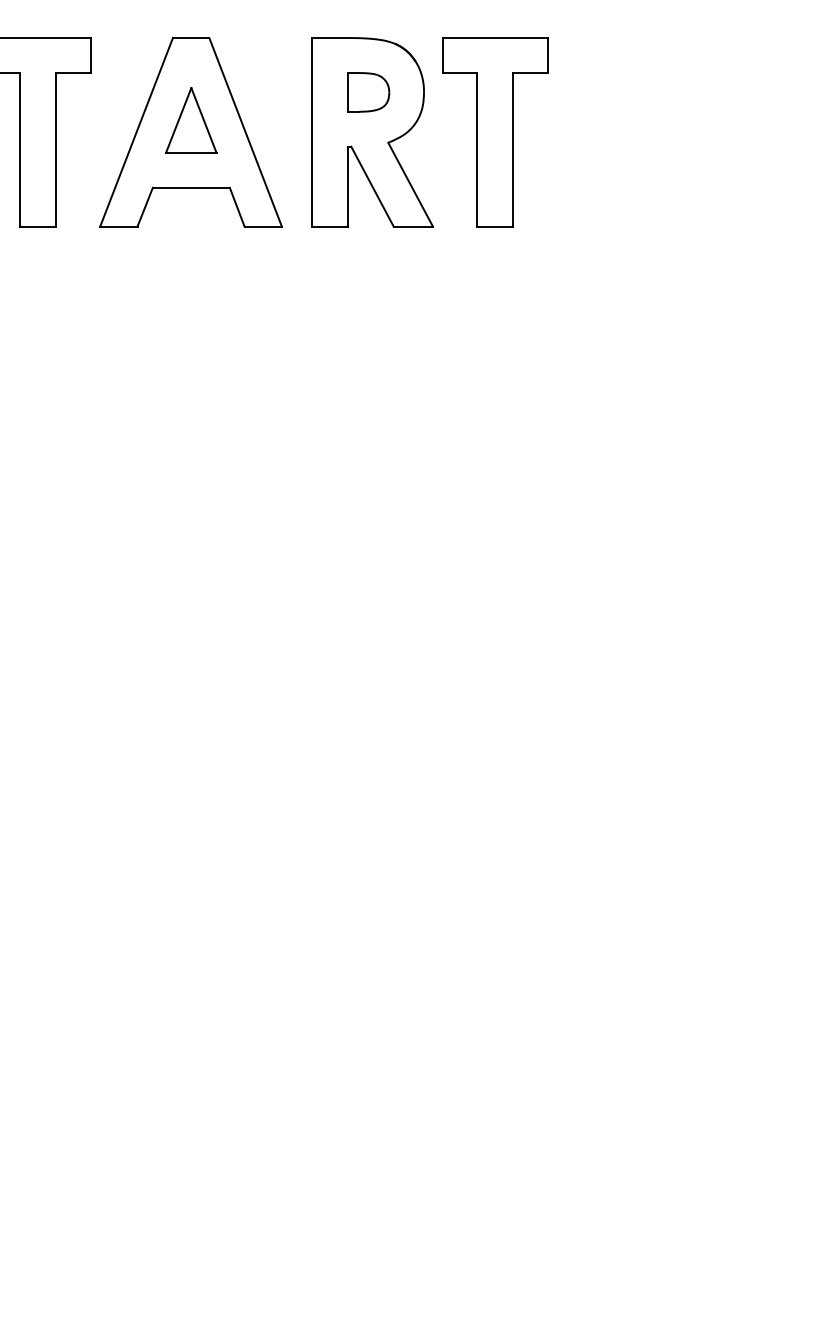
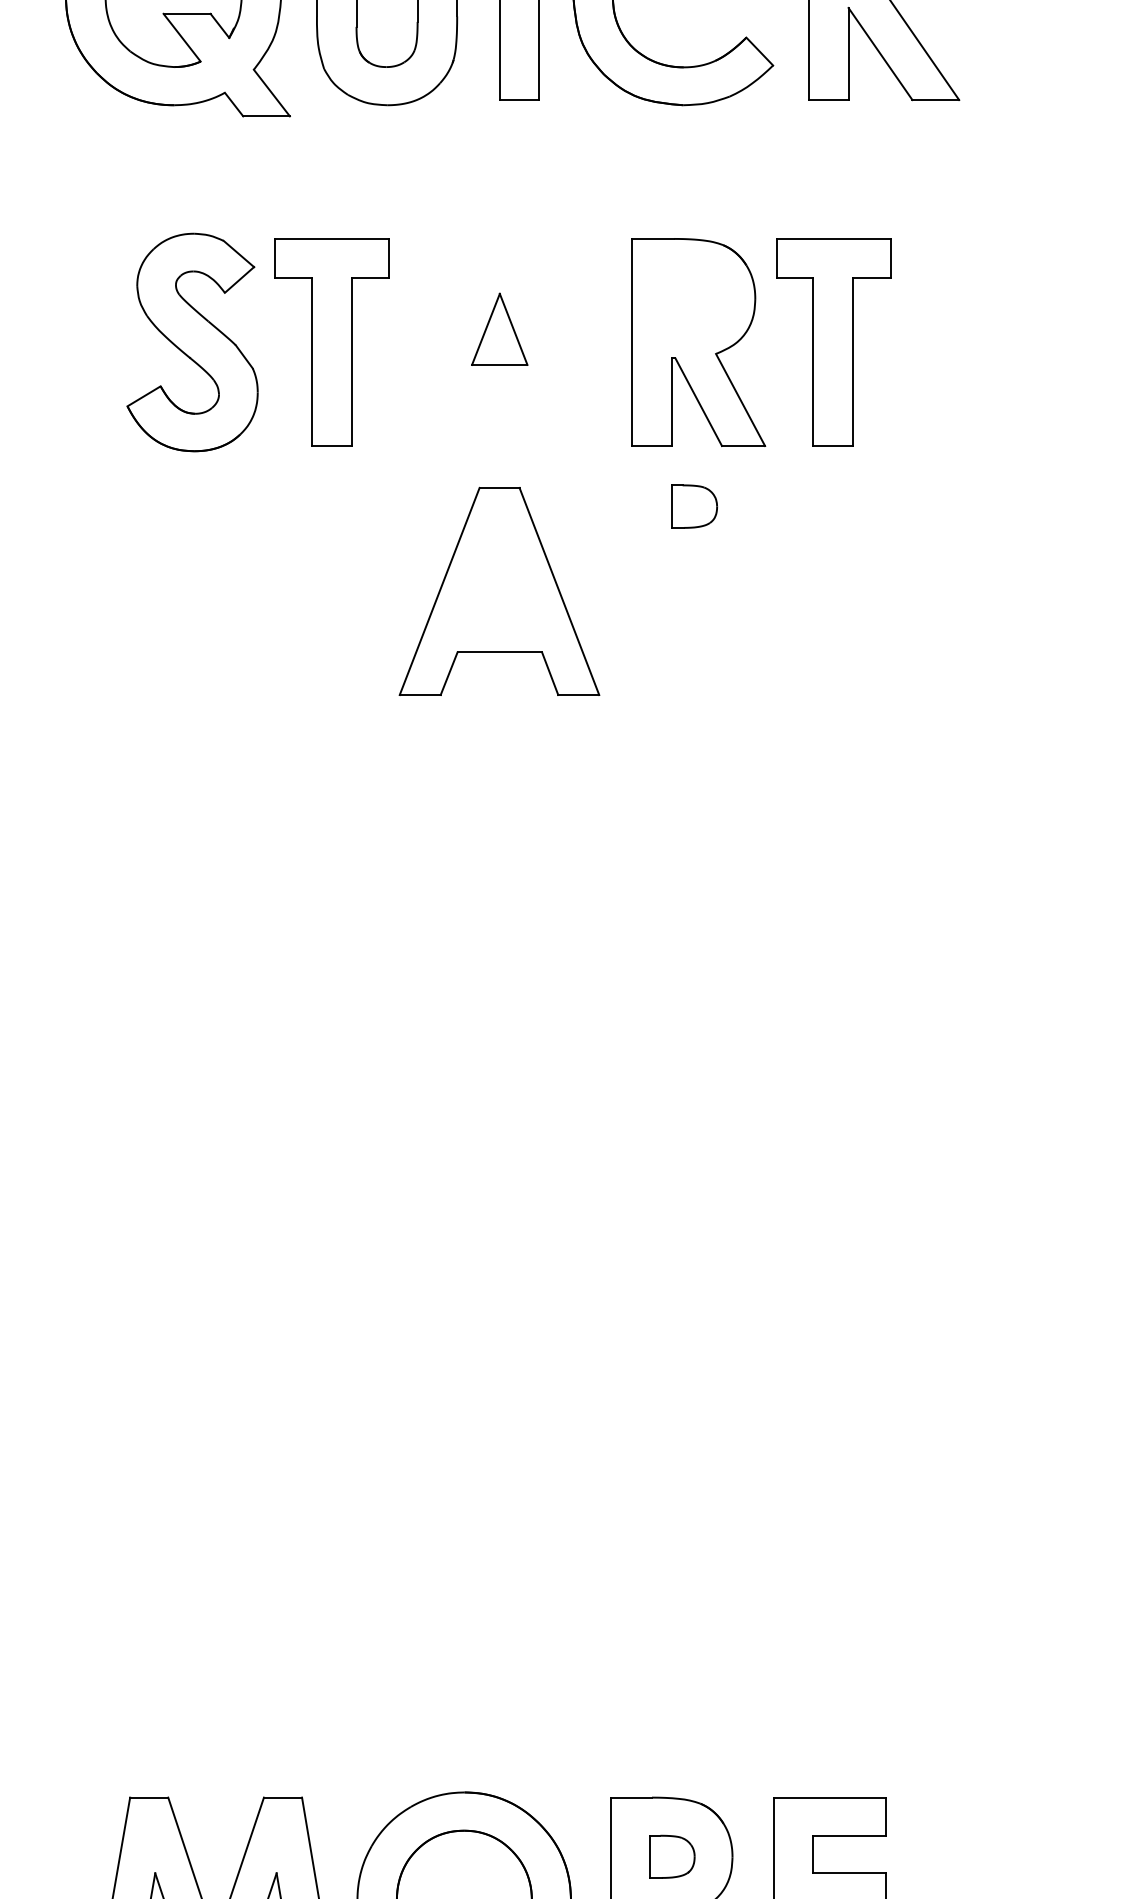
part: (368, 92) -> (694, 506), moved
part: (191, 131) -> (499, 590), moved

